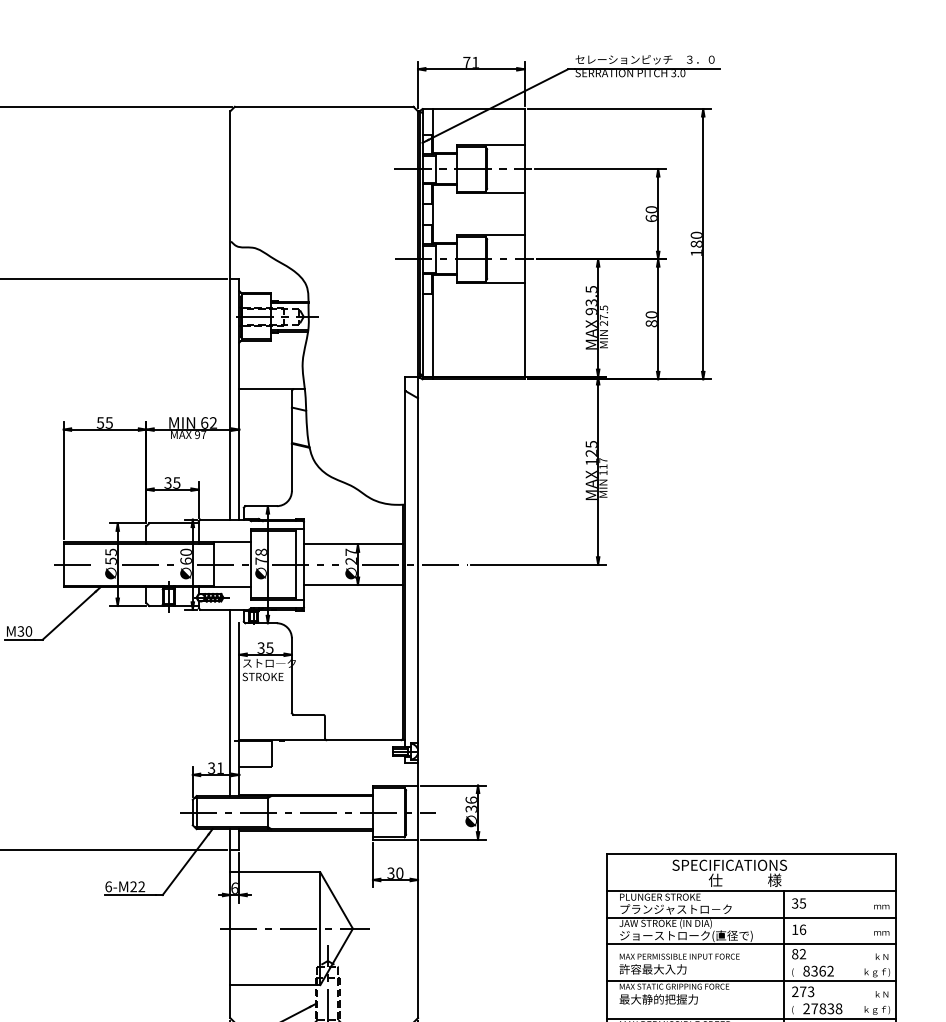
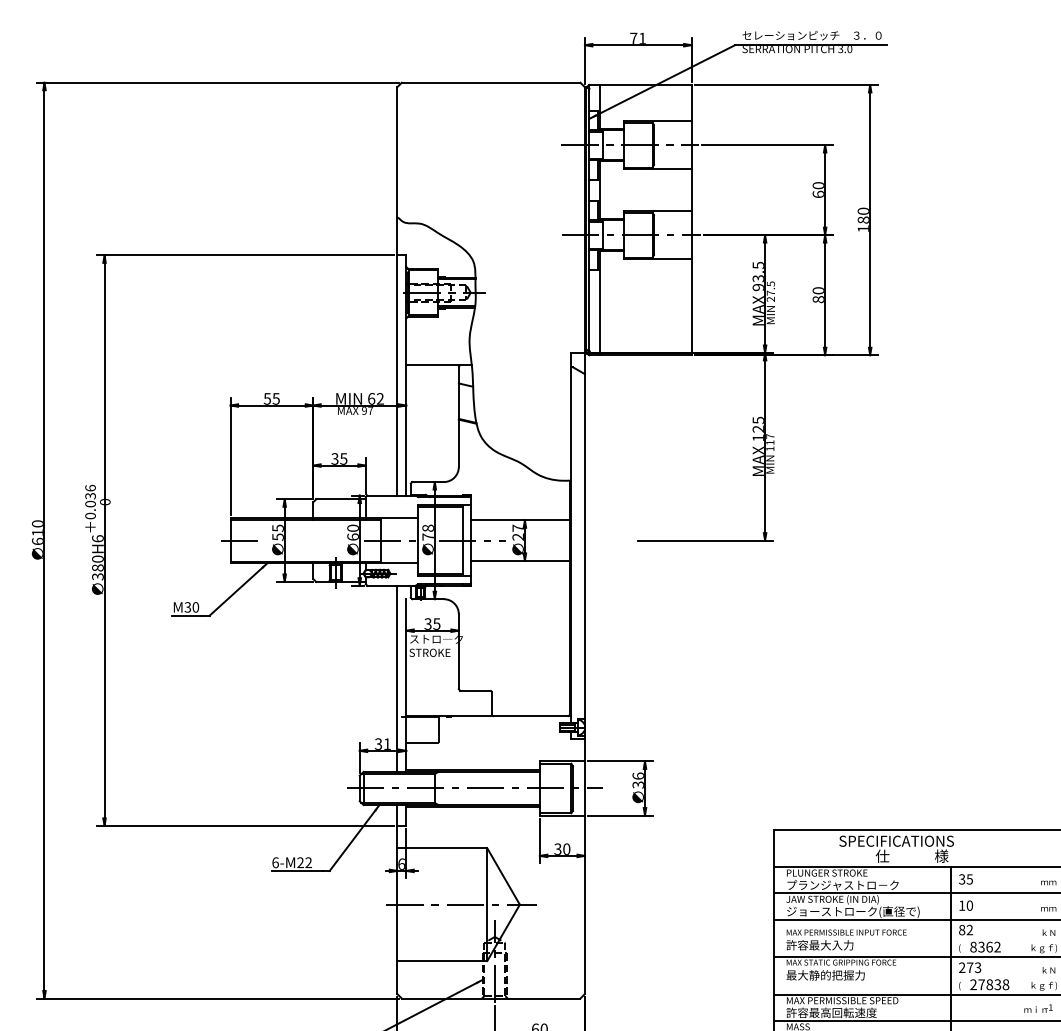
line: (147, 564) -> (314, 540), removed
line: (414, 564) -> (581, 540), removed
text: (802, 929) -> (969, 905), 16 -> 10

